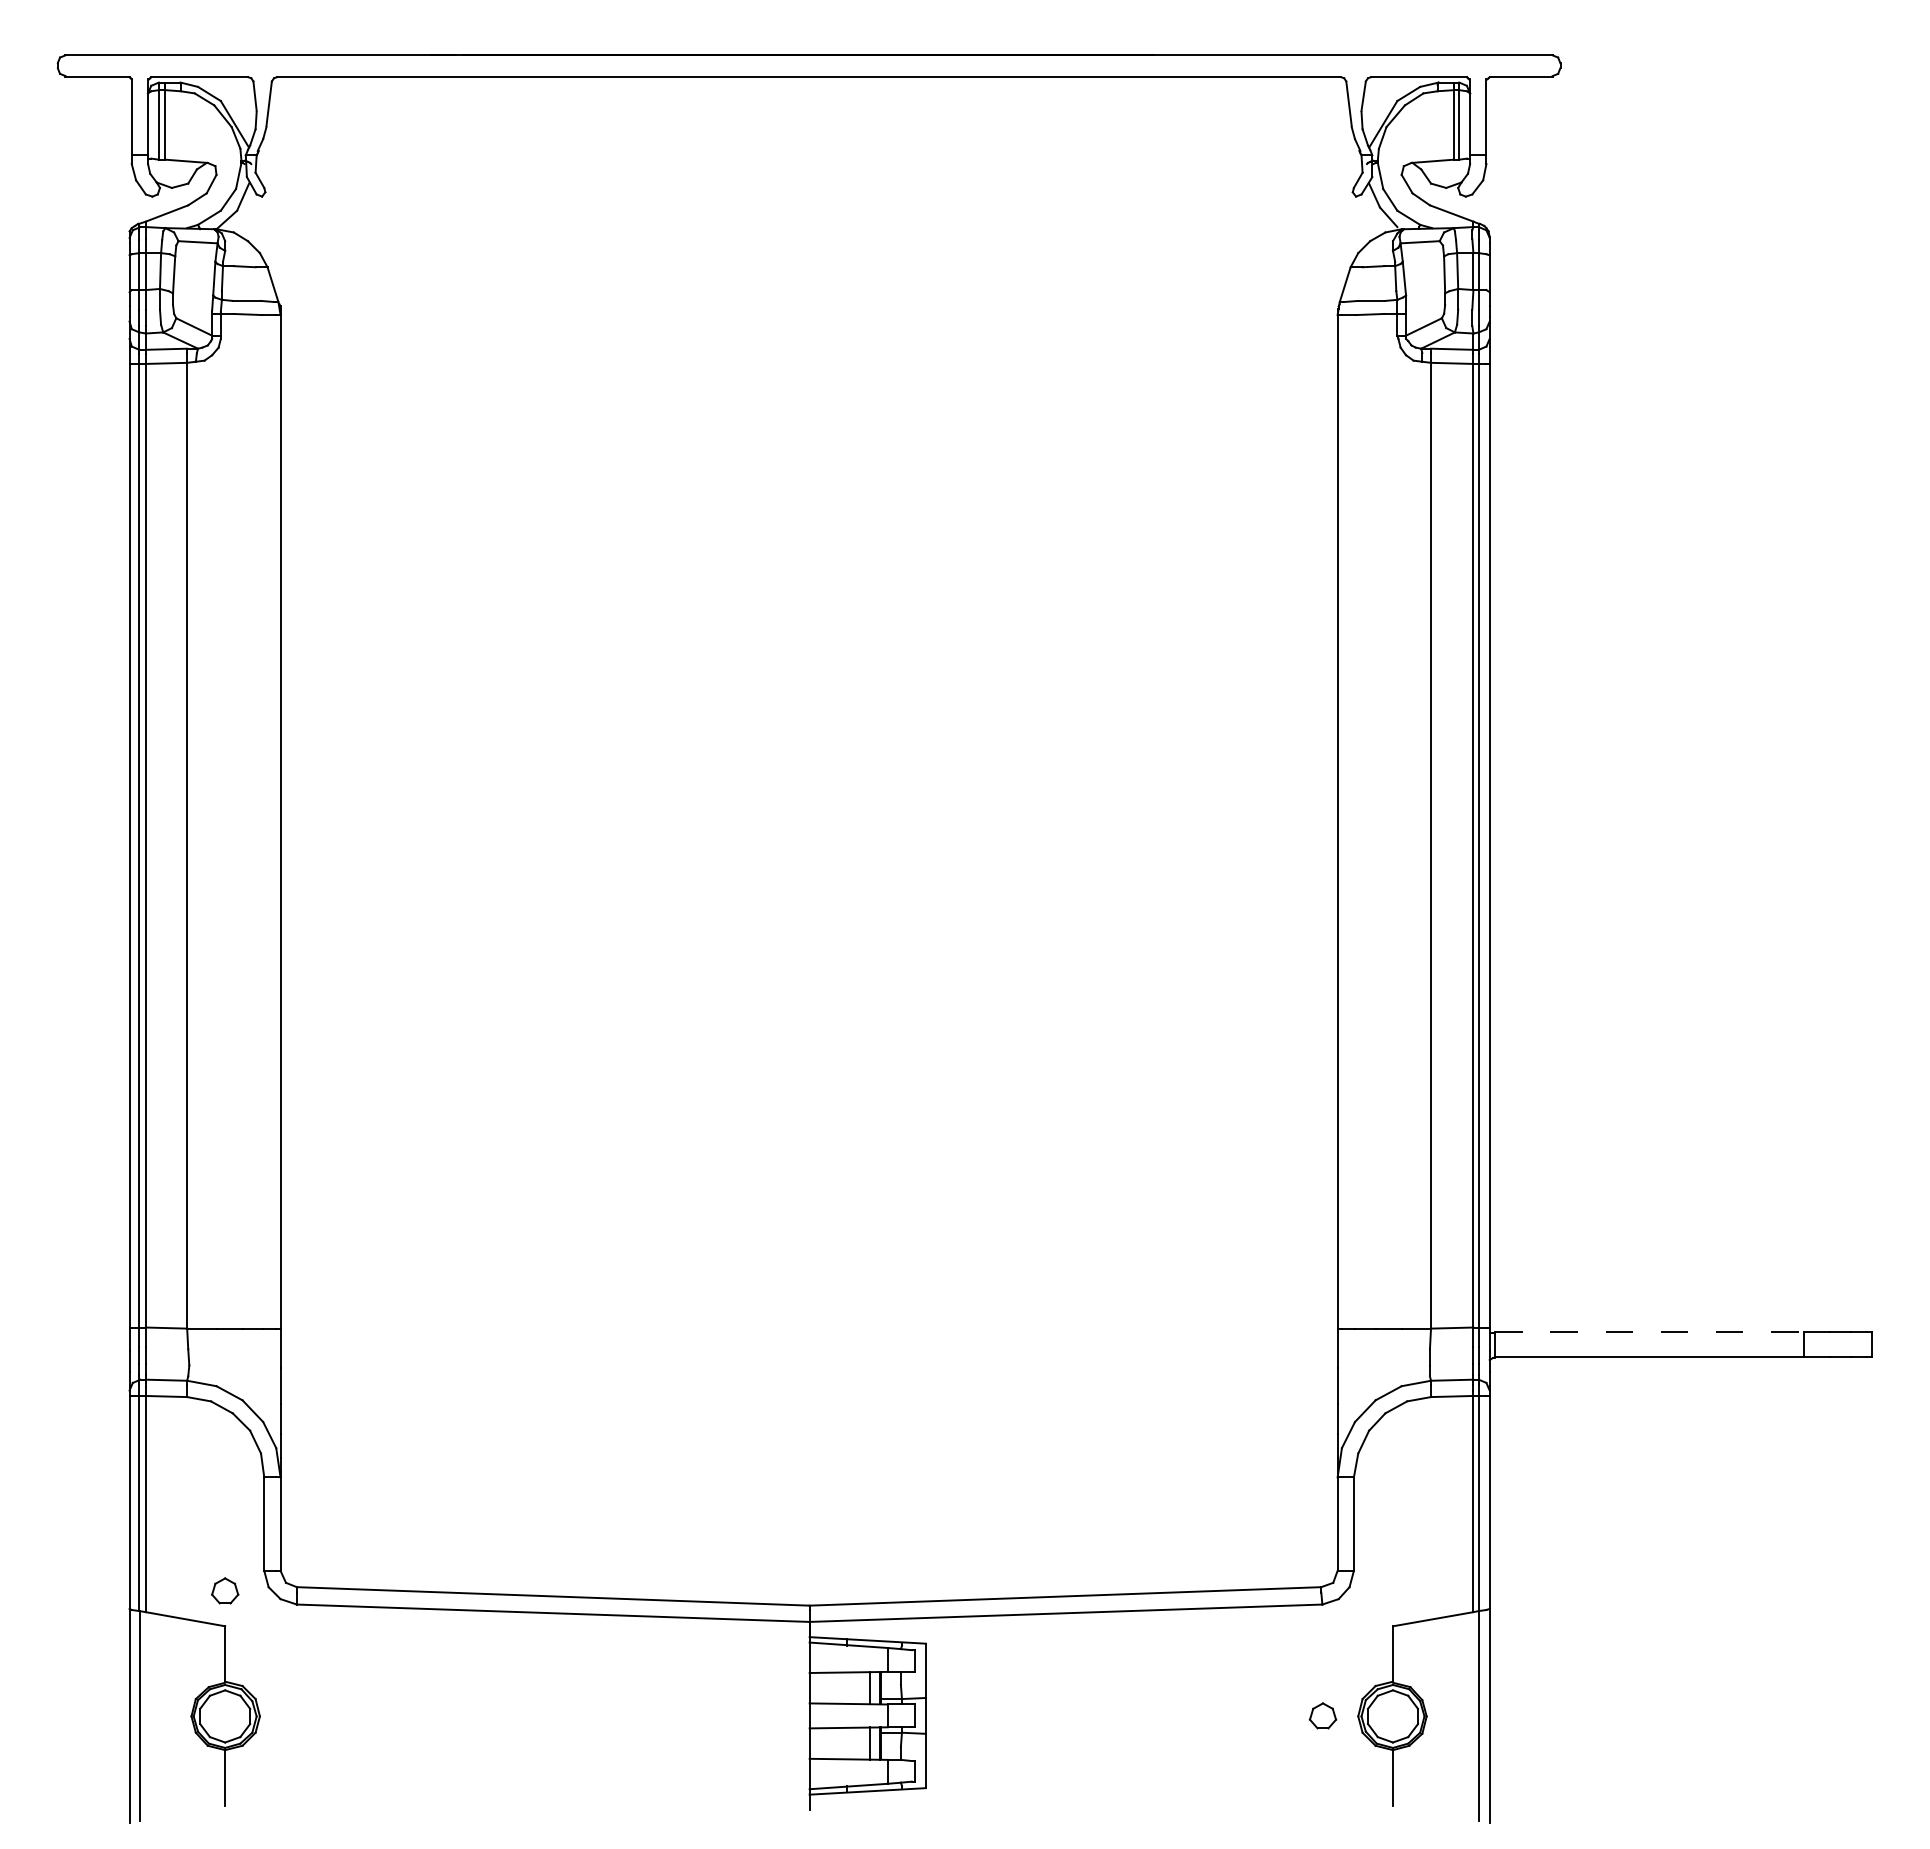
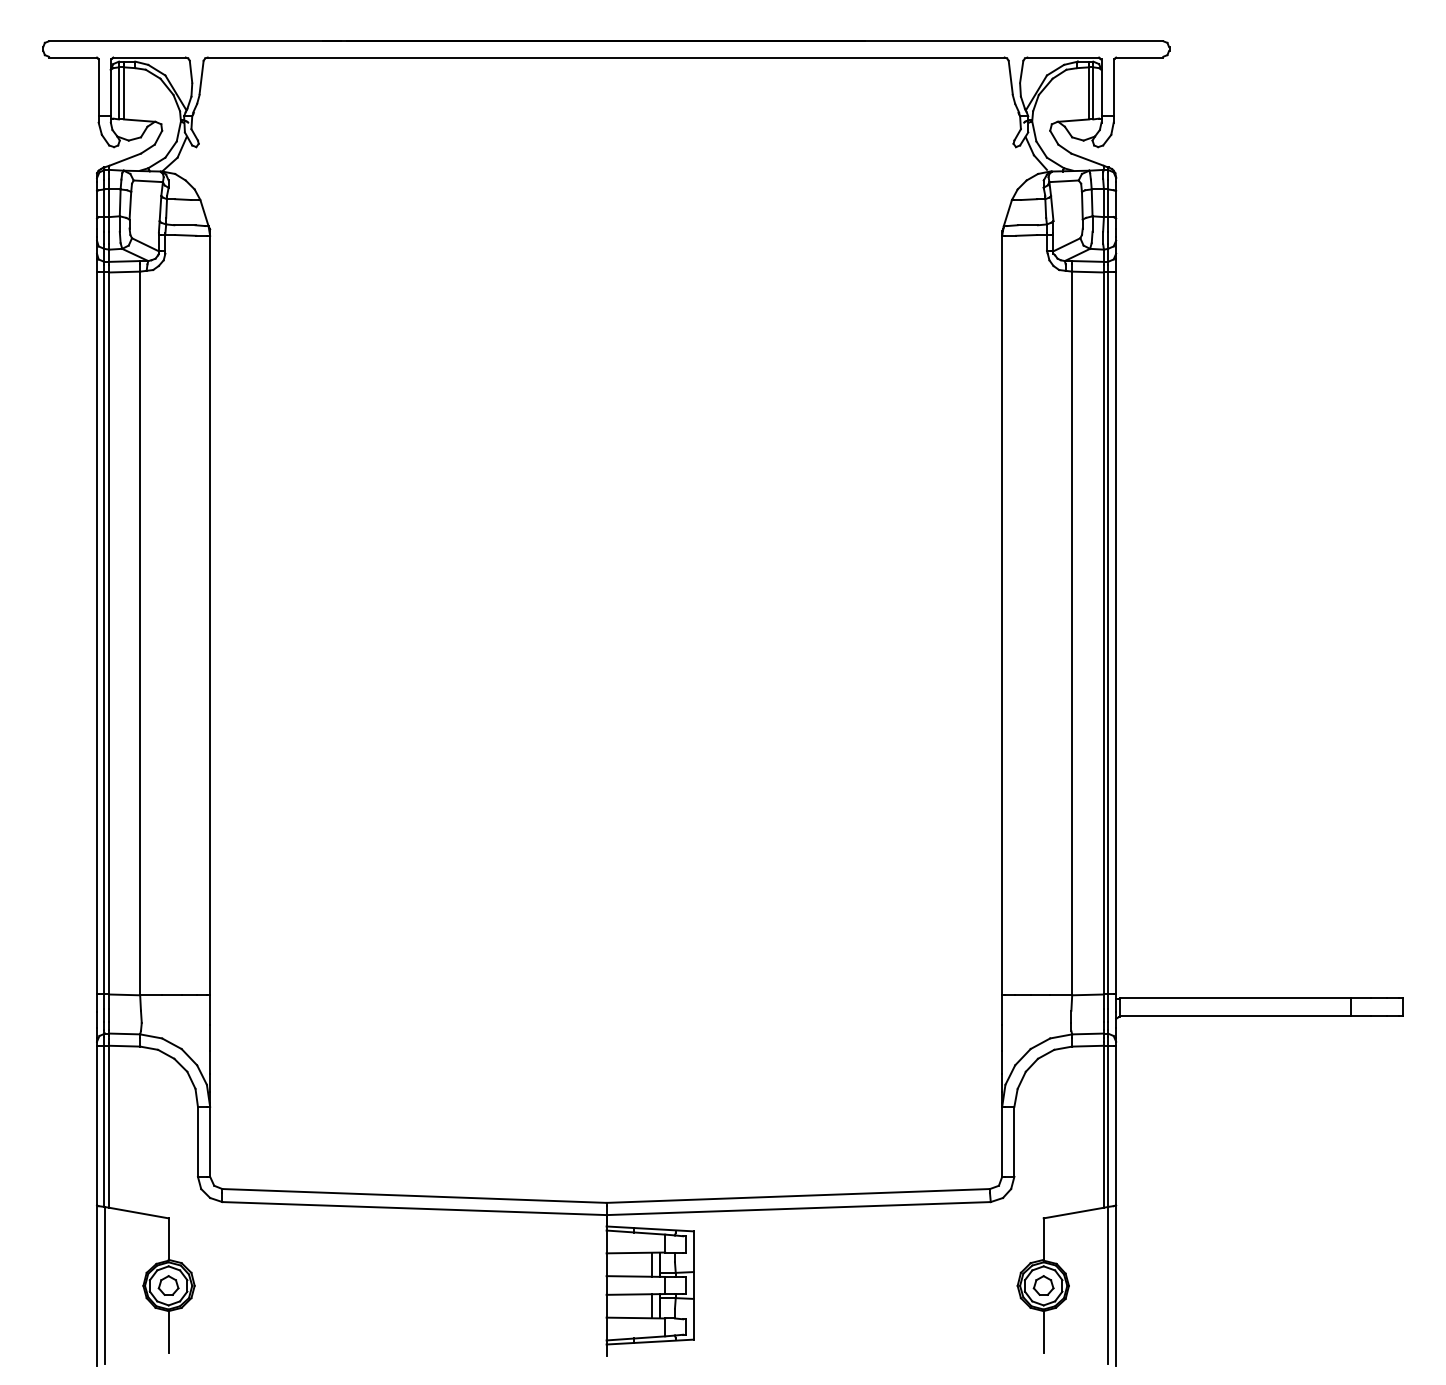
line: (1649, 1331) -> (1235, 997), dashed -> solid
part: (225, 1590) -> (168, 1285), moved
part: (1322, 1715) -> (1043, 1285), moved

